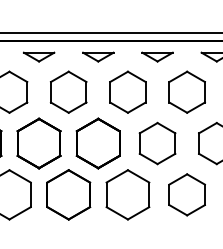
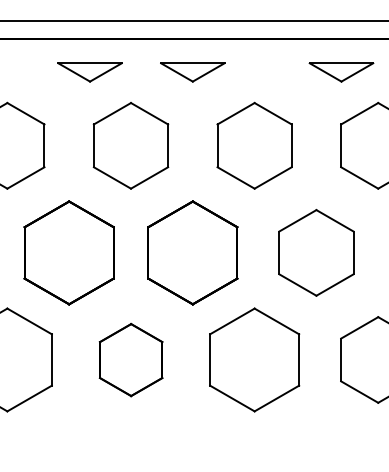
part: (39, 56) -> (90, 71), moved
part: (157, 56) -> (341, 71), moved
part: (68, 194) -> (130, 359), size x0.7

